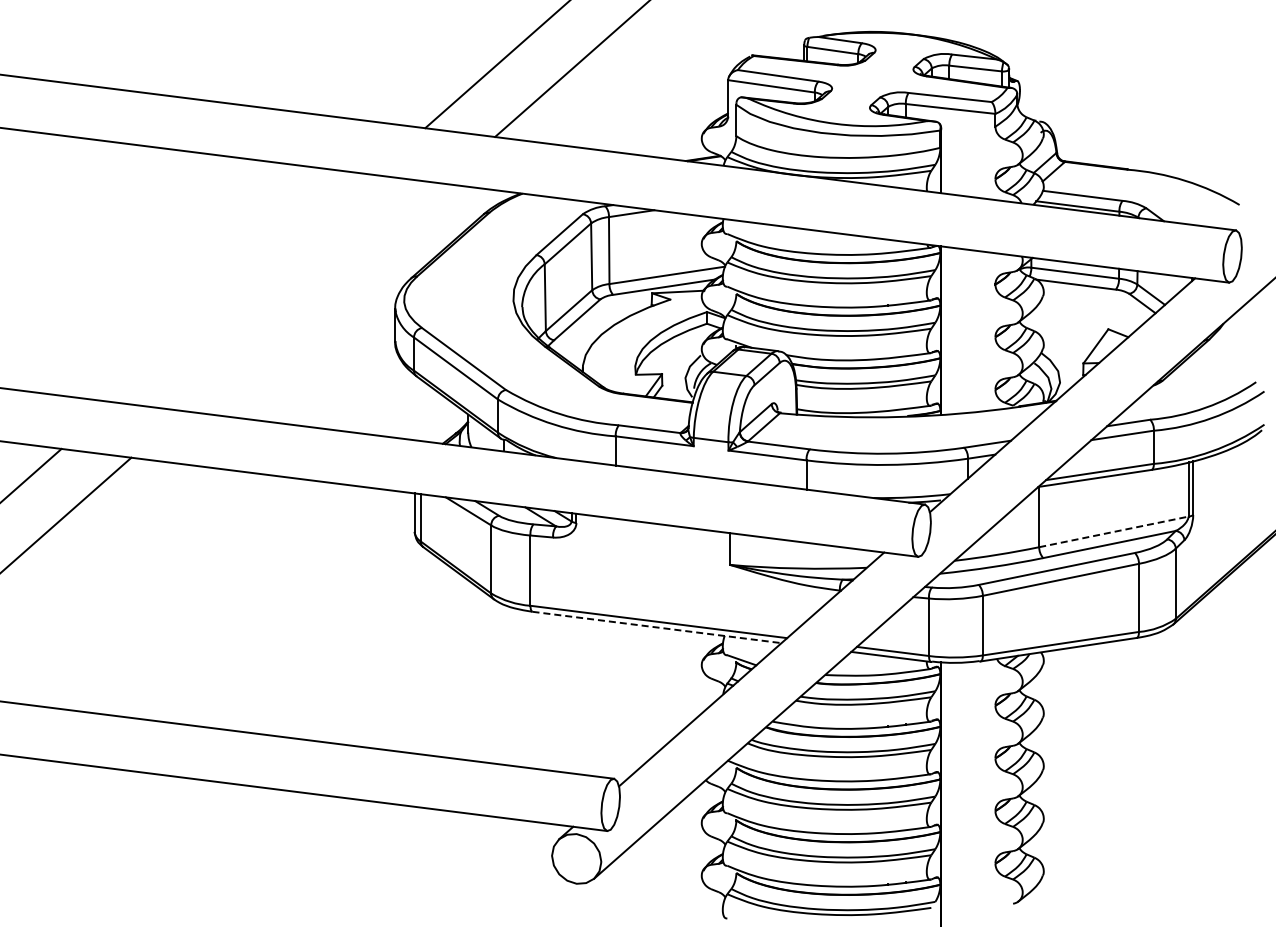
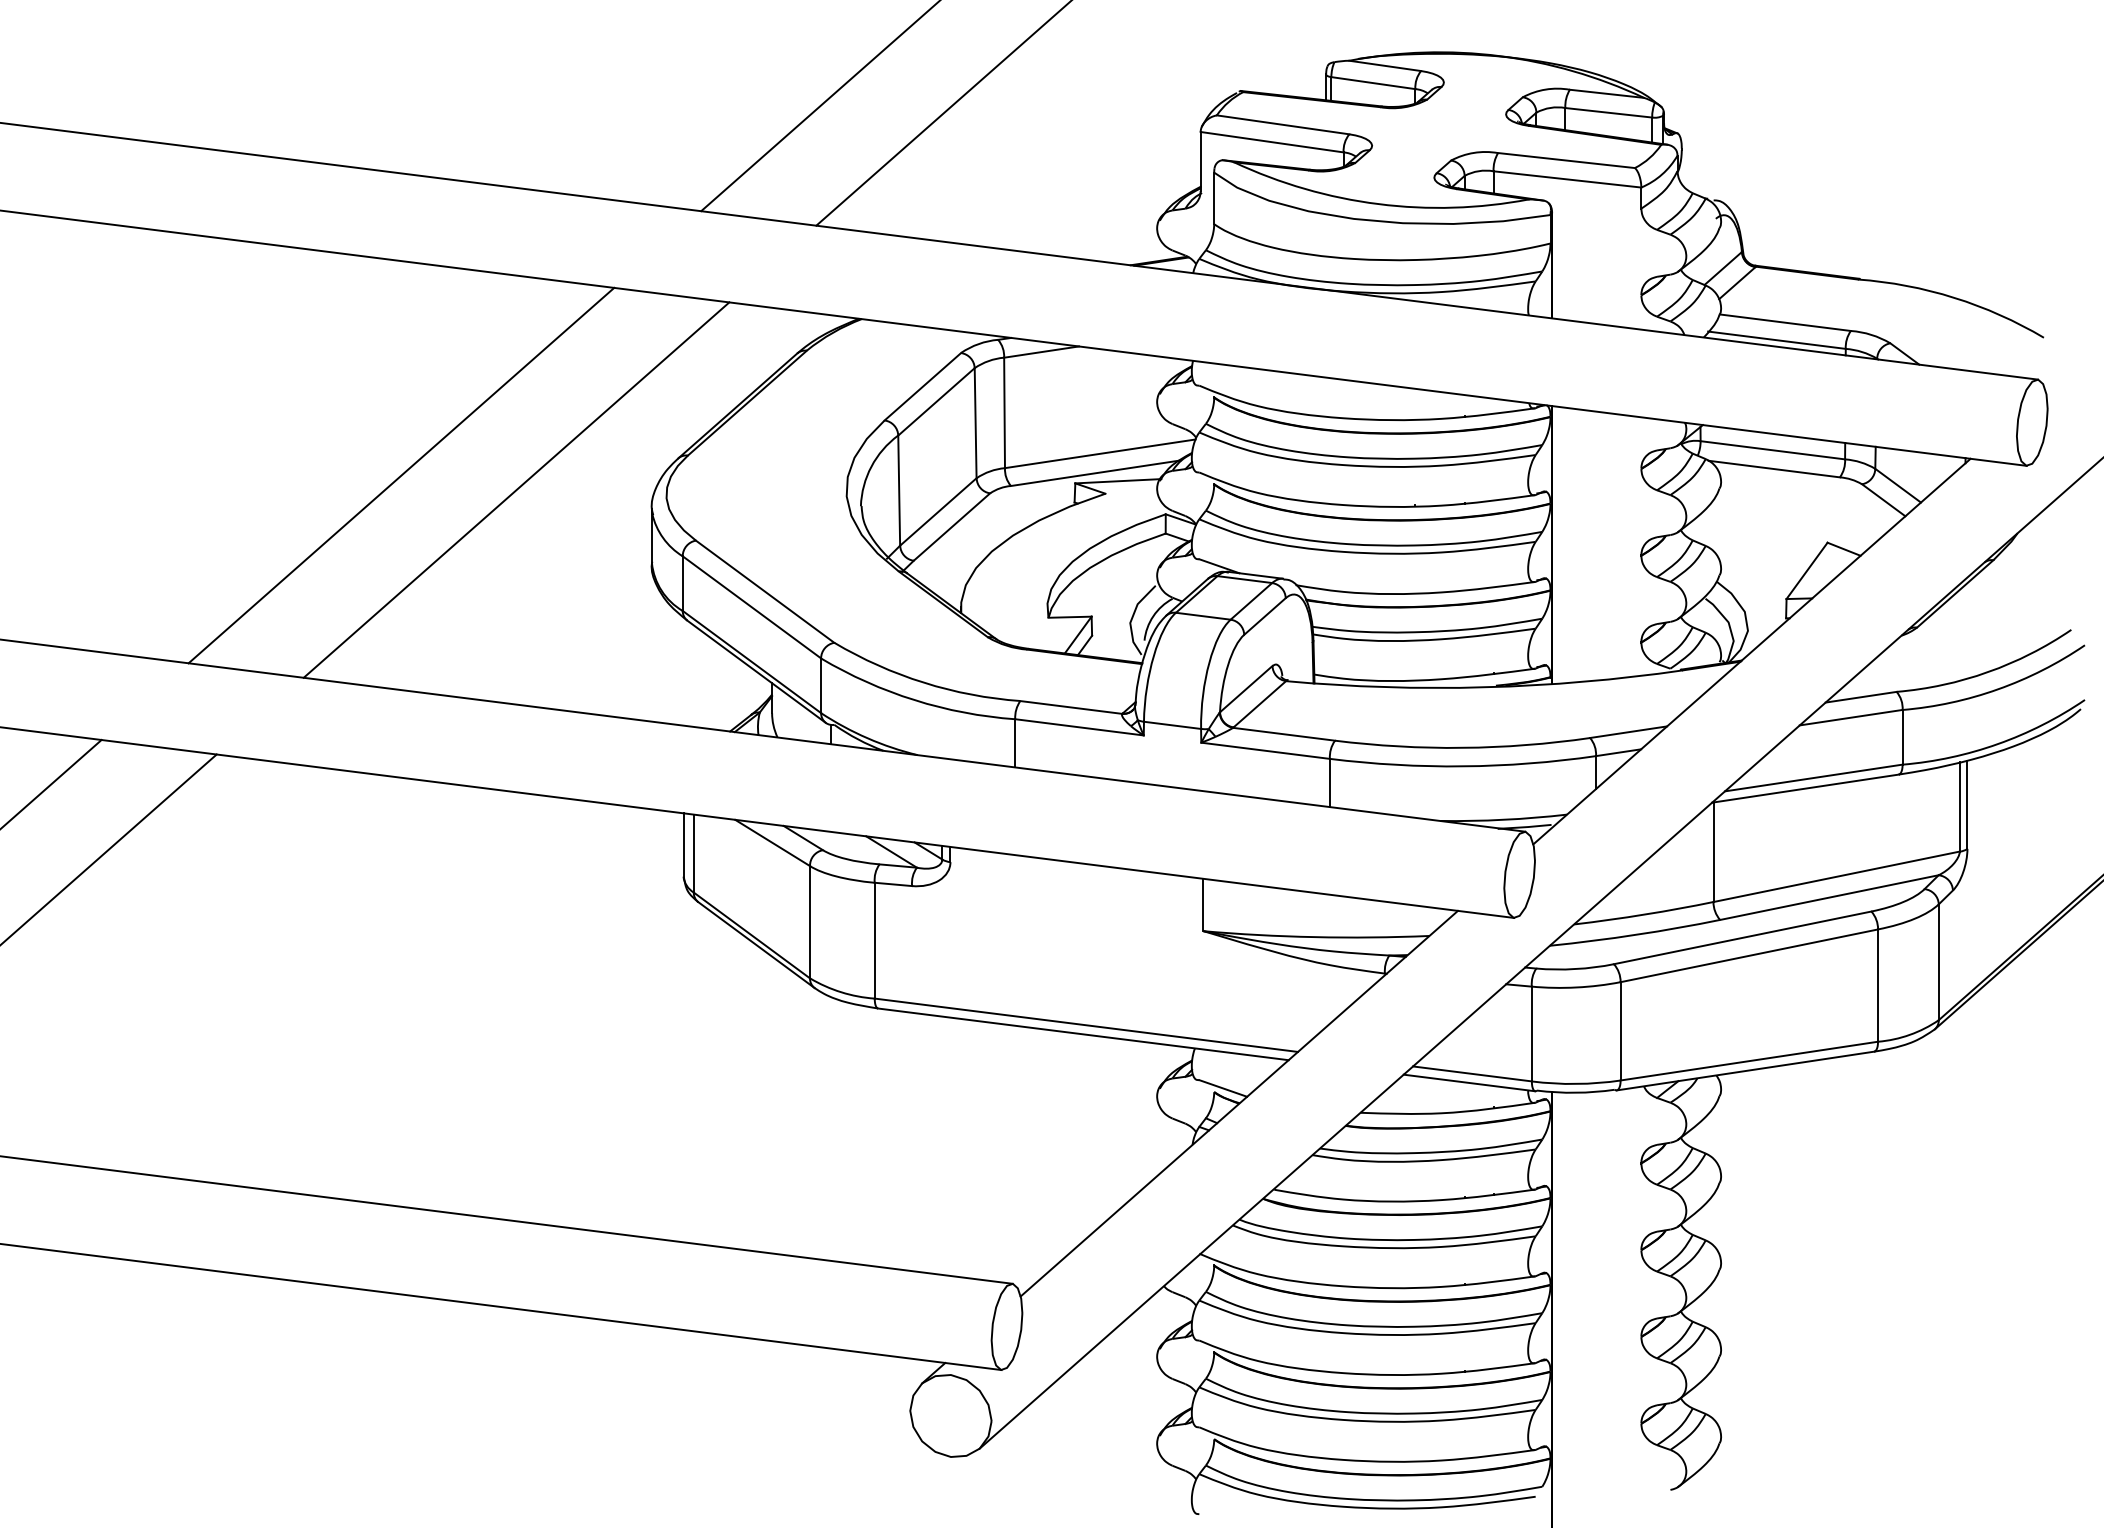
line: (243, 288) -> (401, 475), added
line: (313, 297) -> (516, 490), added
line: (1114, 531) -> (1837, 876), dashed -> solid
line: (657, 627) -> (1084, 1034), dashed -> solid

